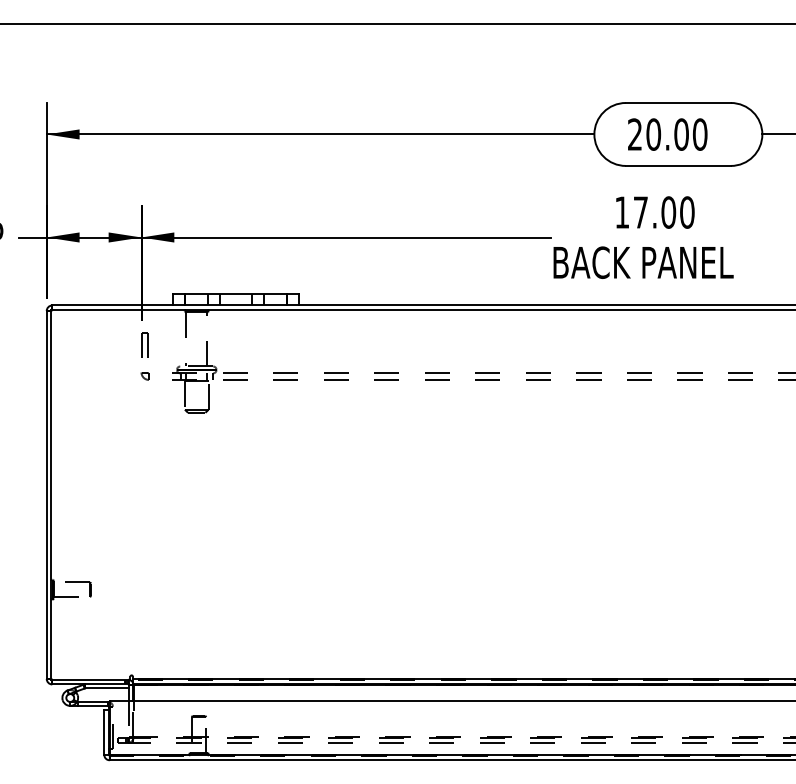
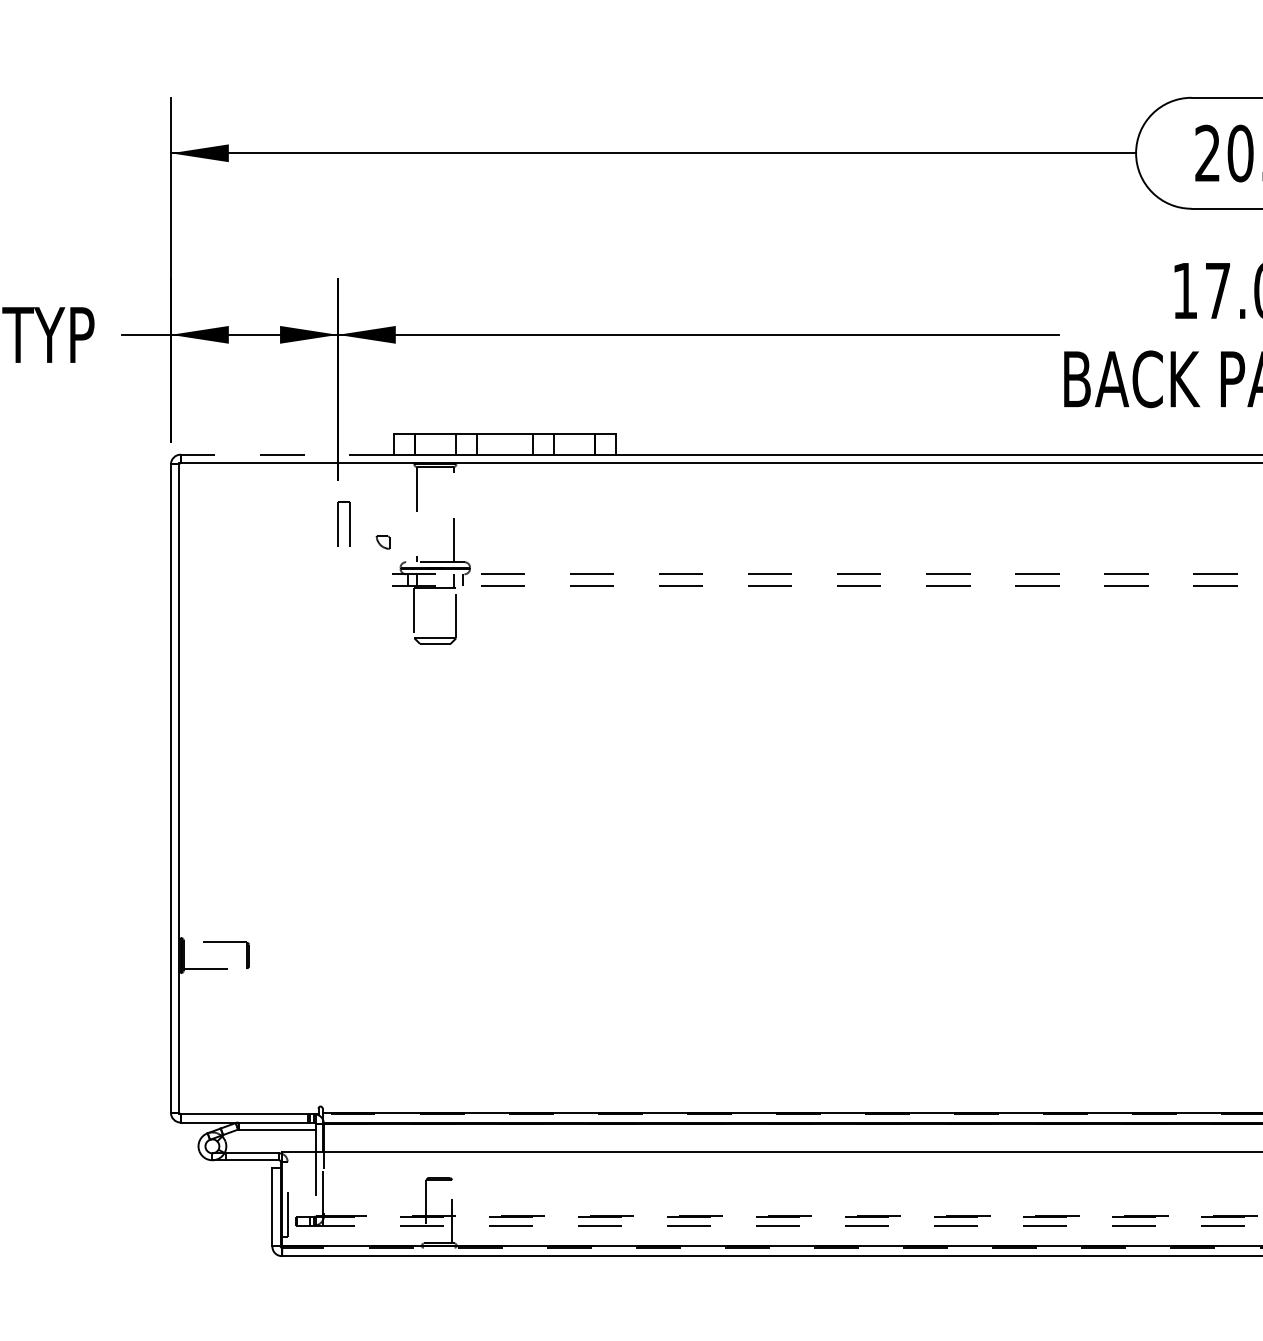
line: (112, 305) -> (286, 454), solid -> dashed
part: (144, 376) -> (381, 542), moved

